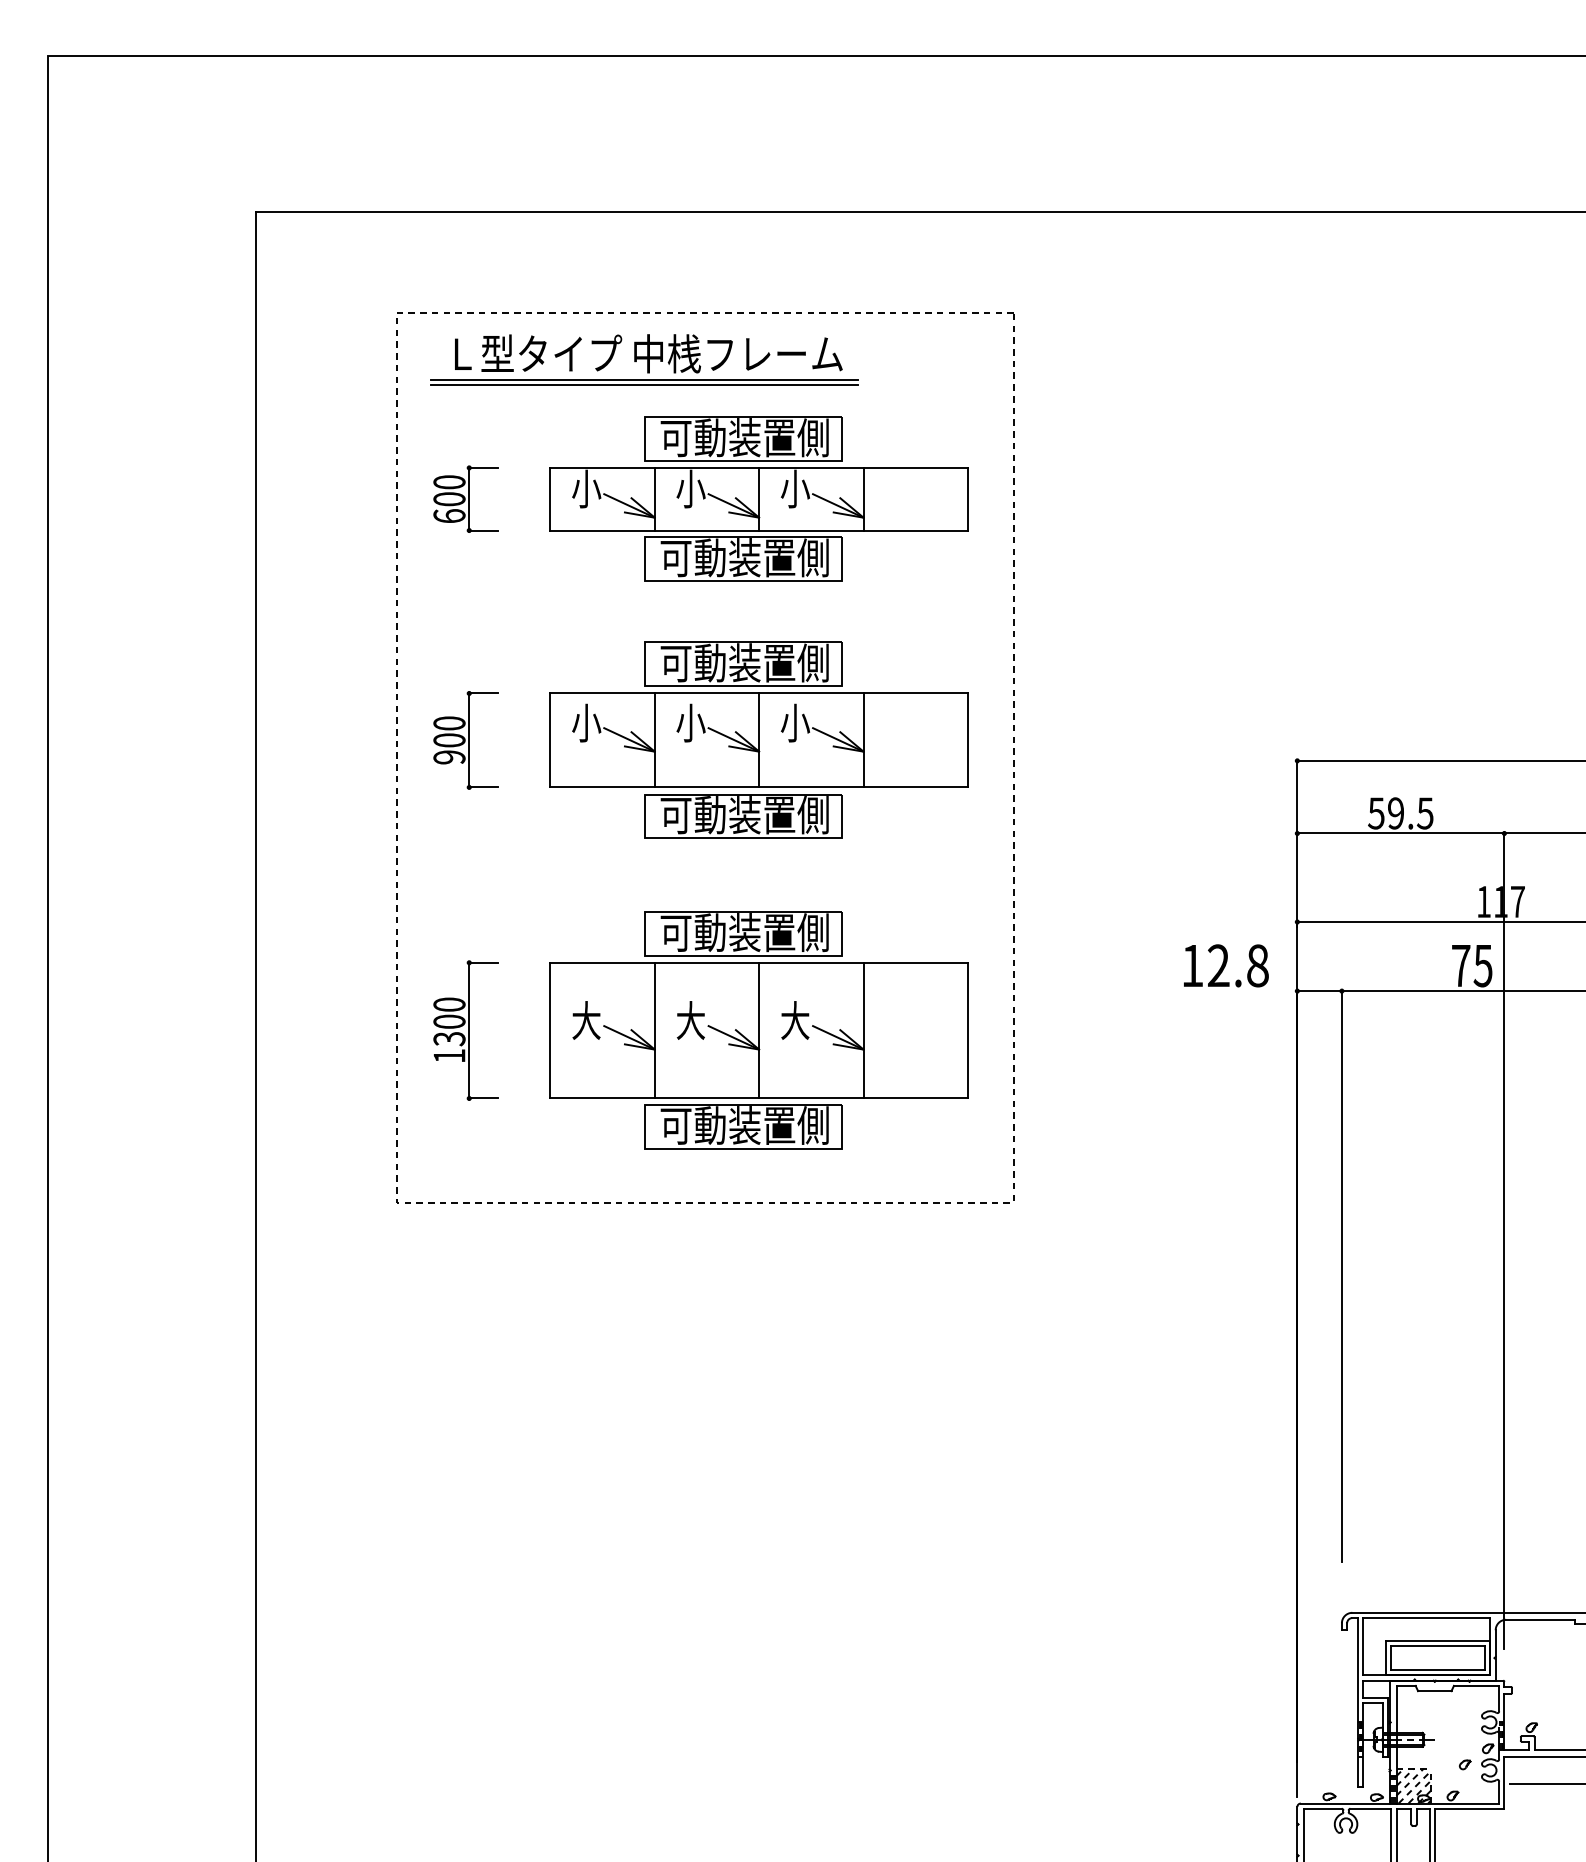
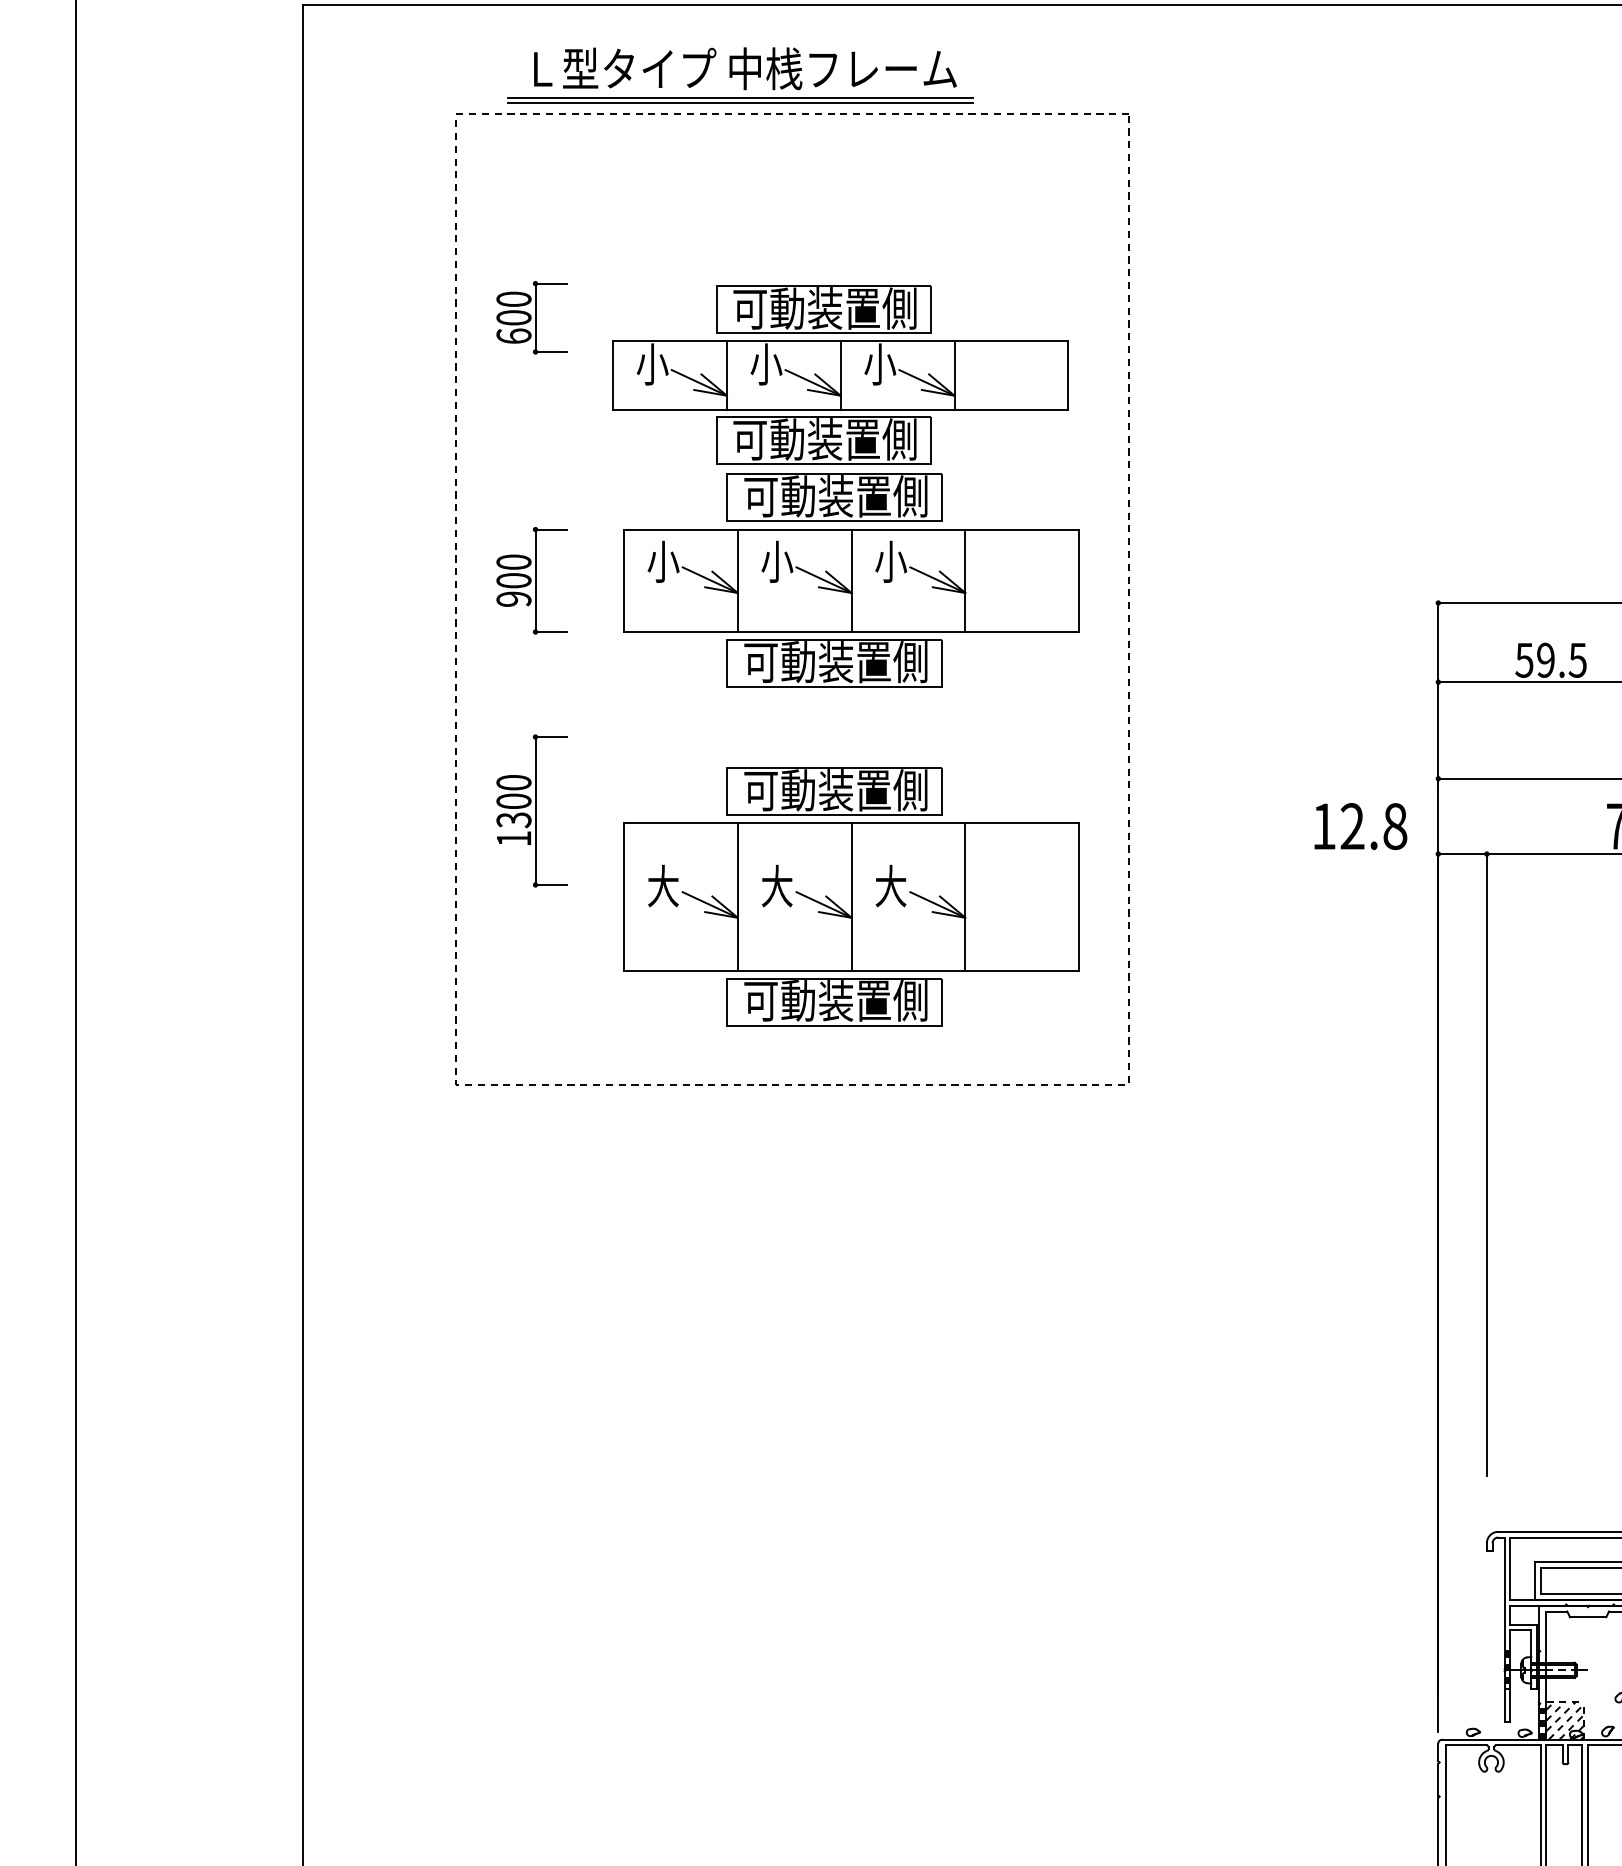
part: (644, 359) -> (740, 74), moved
part: (758, 498) -> (839, 374), moved
part: (465, 1030) -> (531, 810), moved

